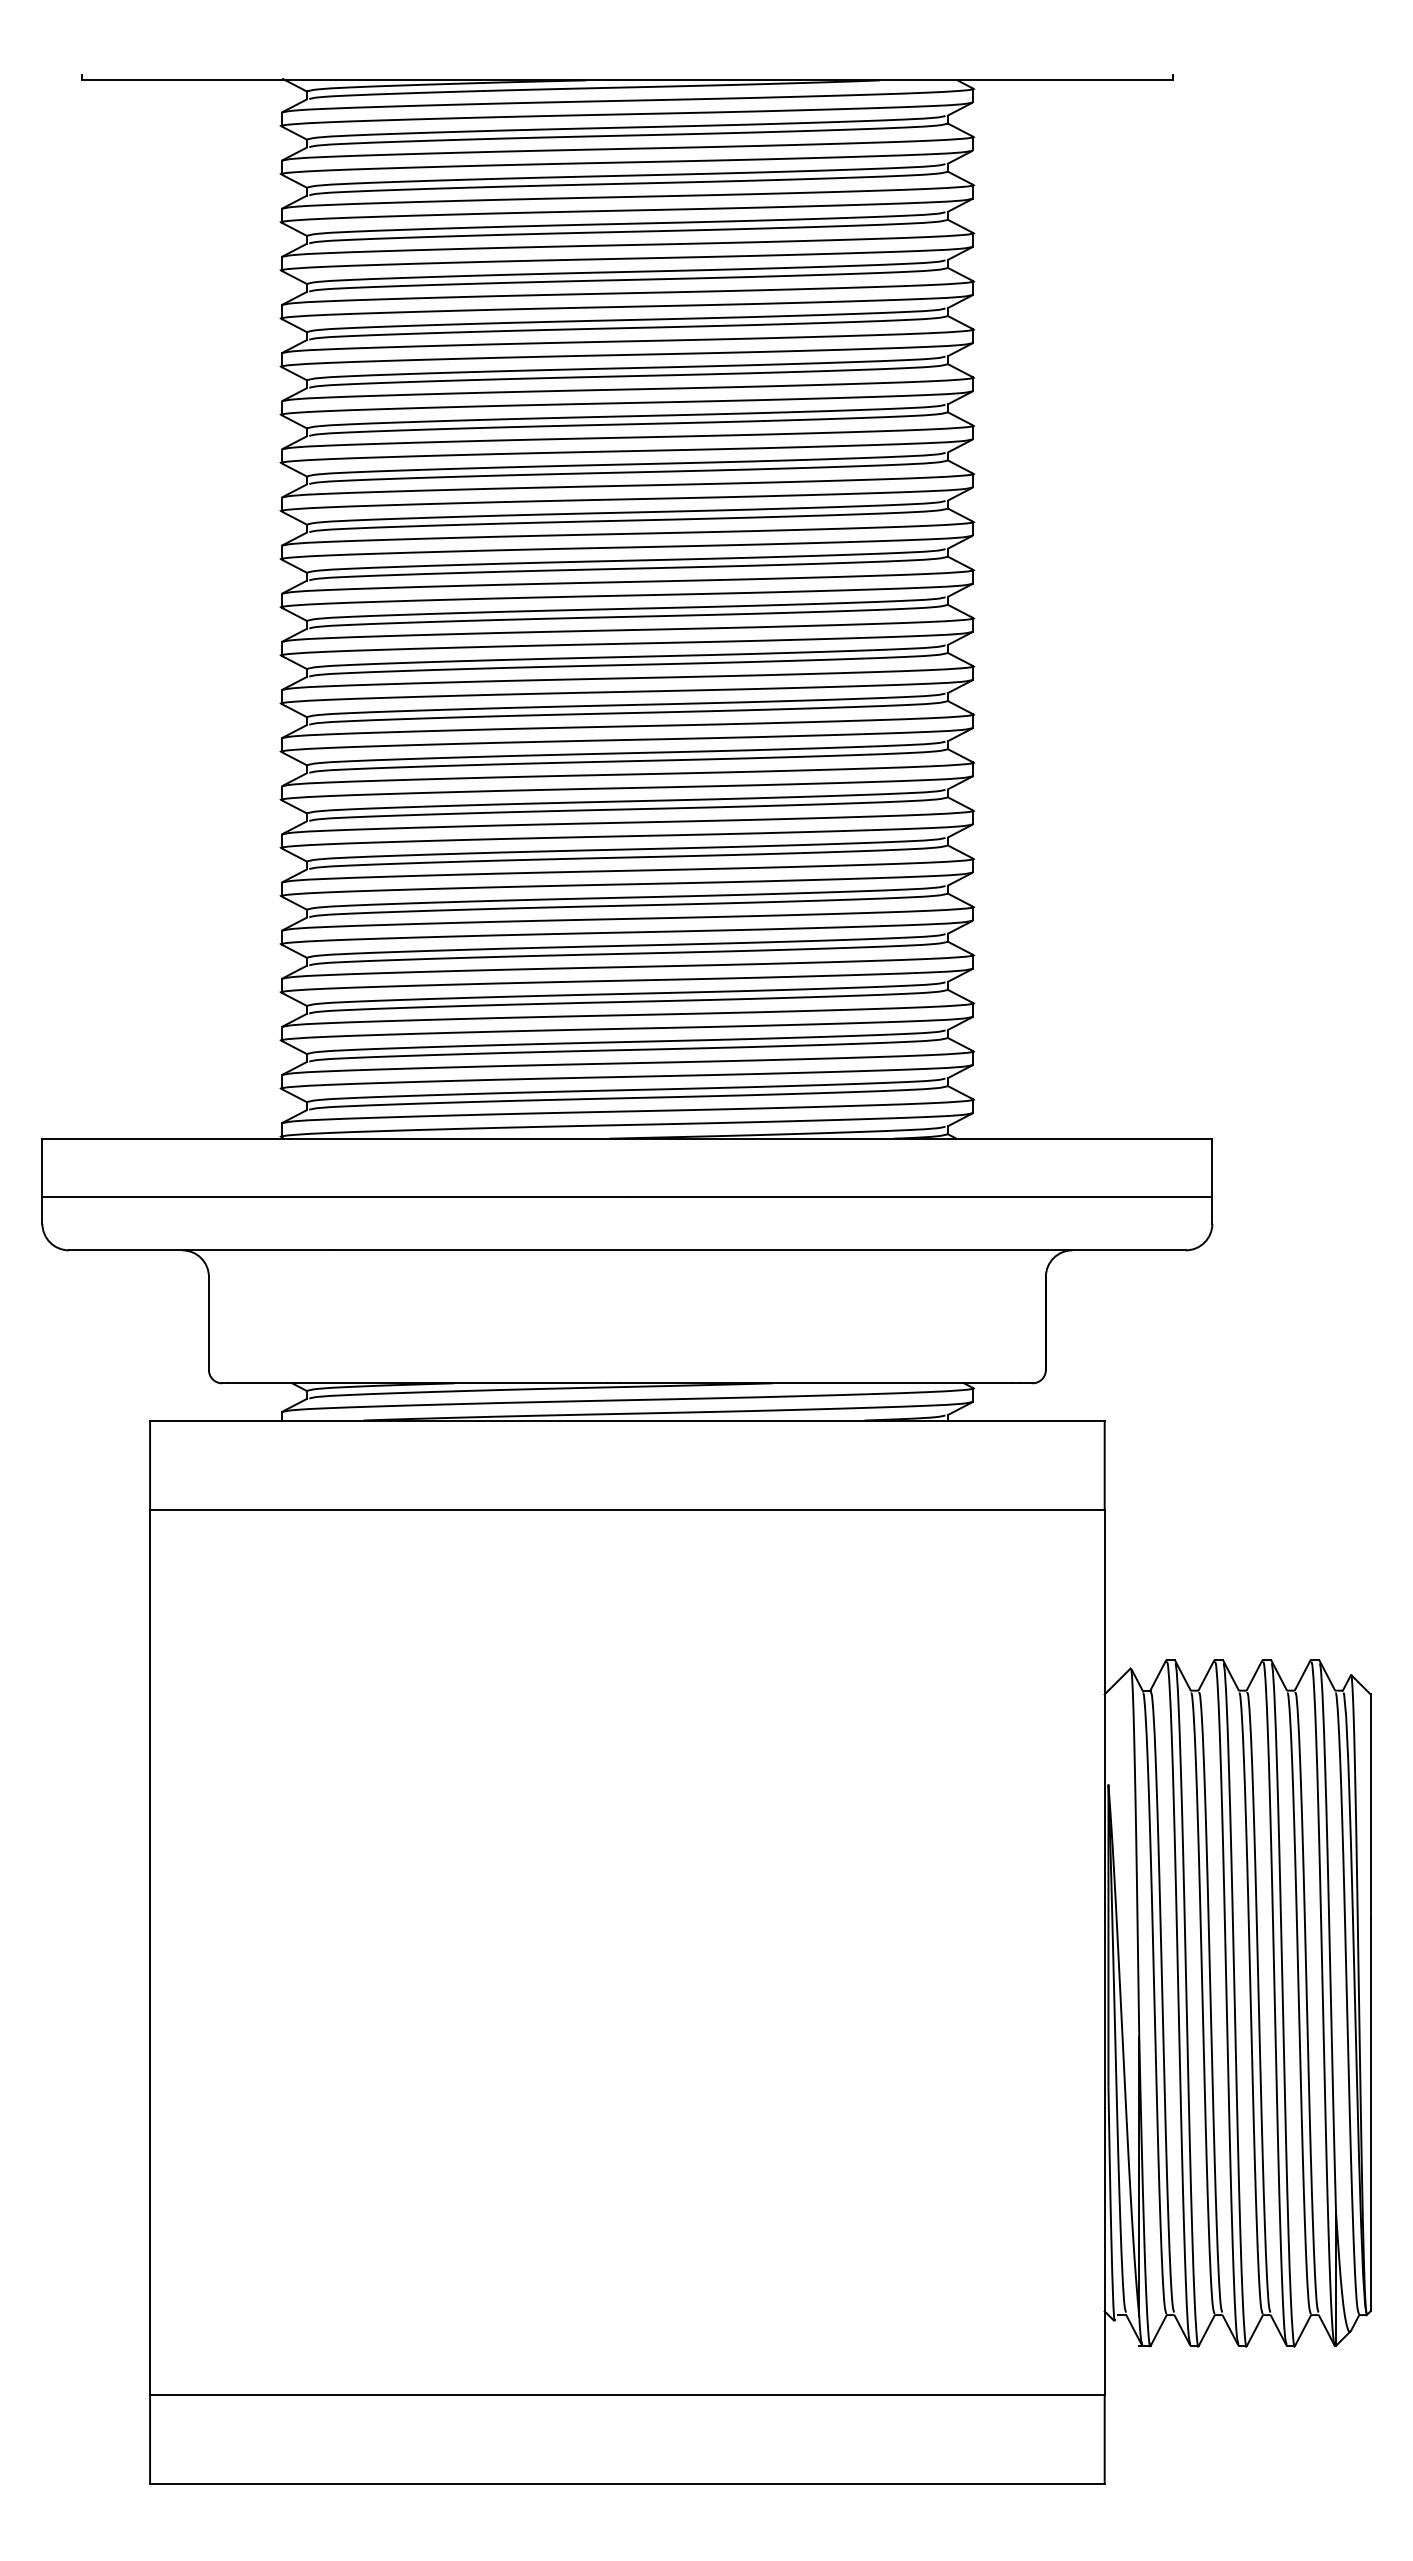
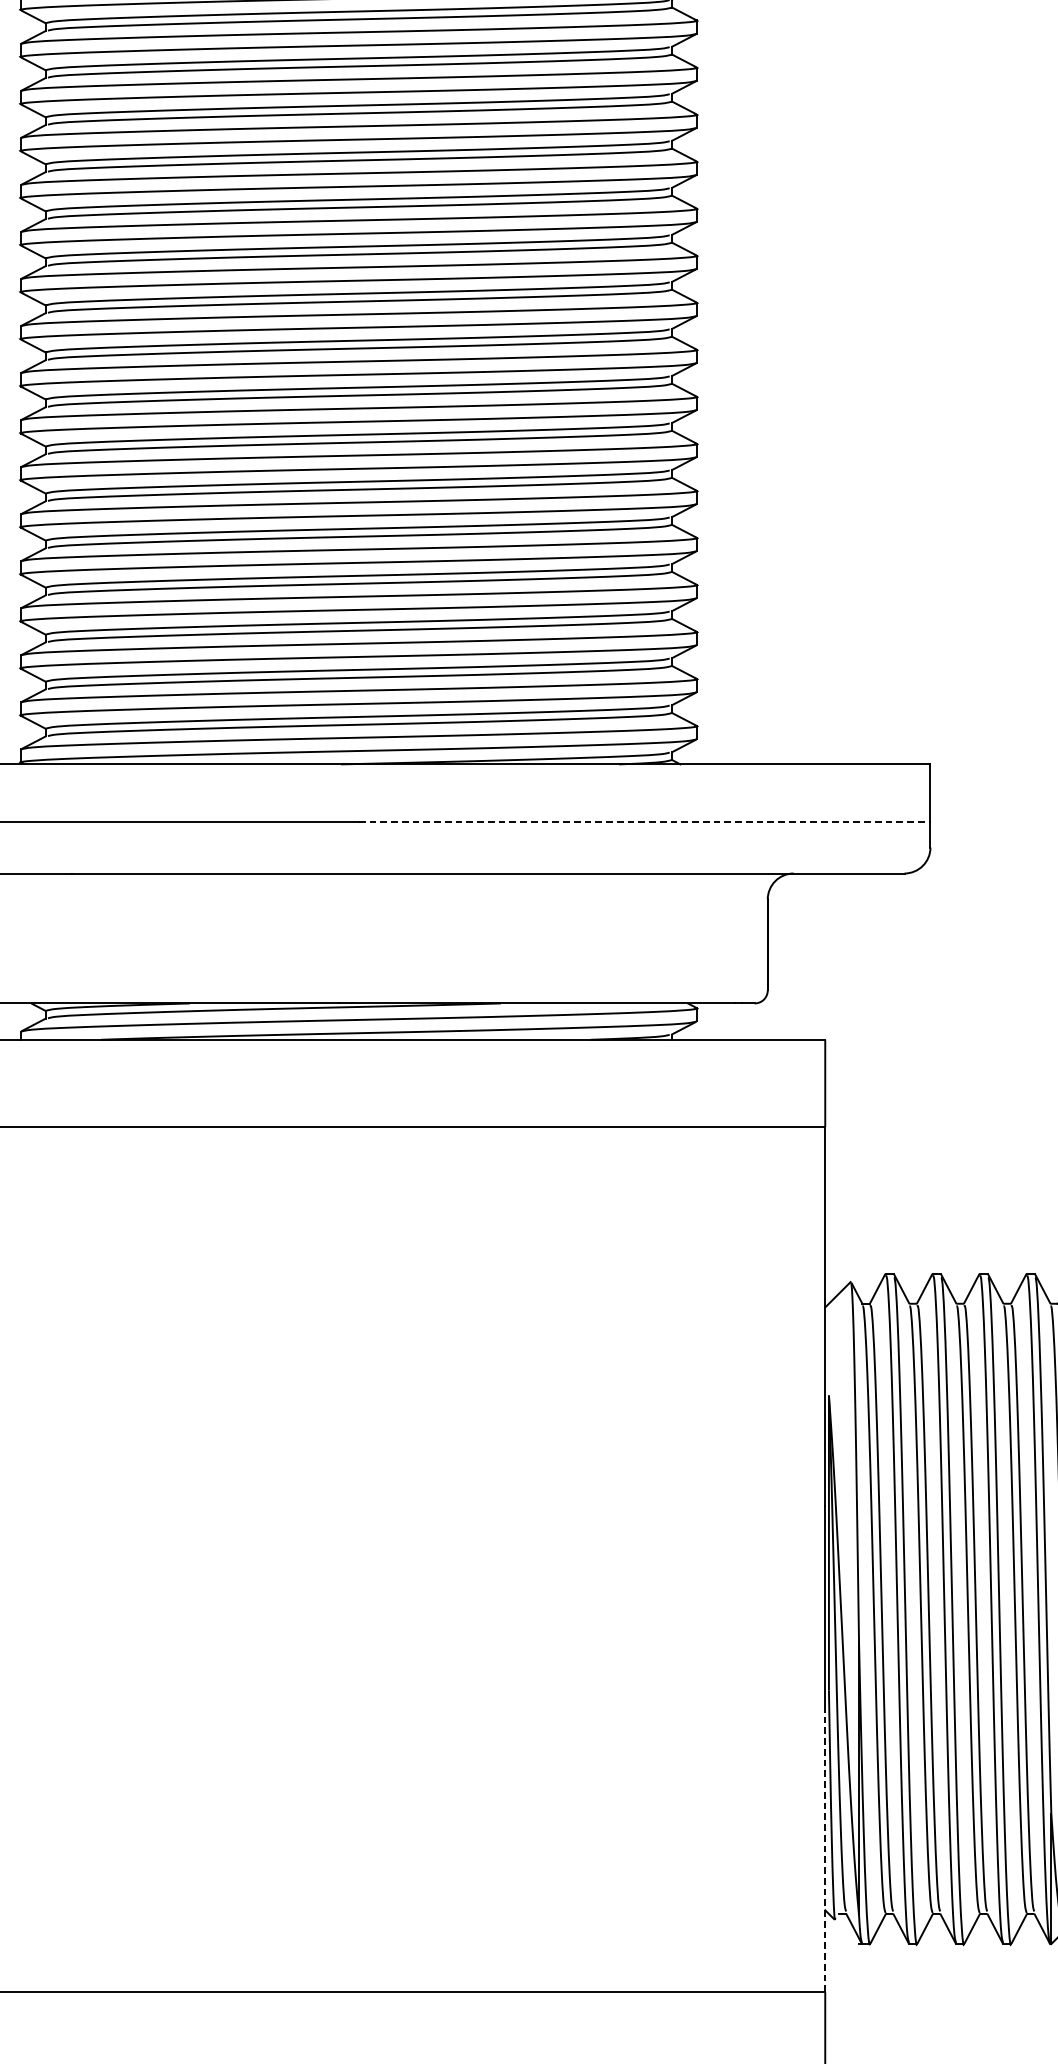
line: (920, 1197) -> (645, 821), solid -> dashed
line: (1104, 2251) -> (825, 1851), solid -> dashed

